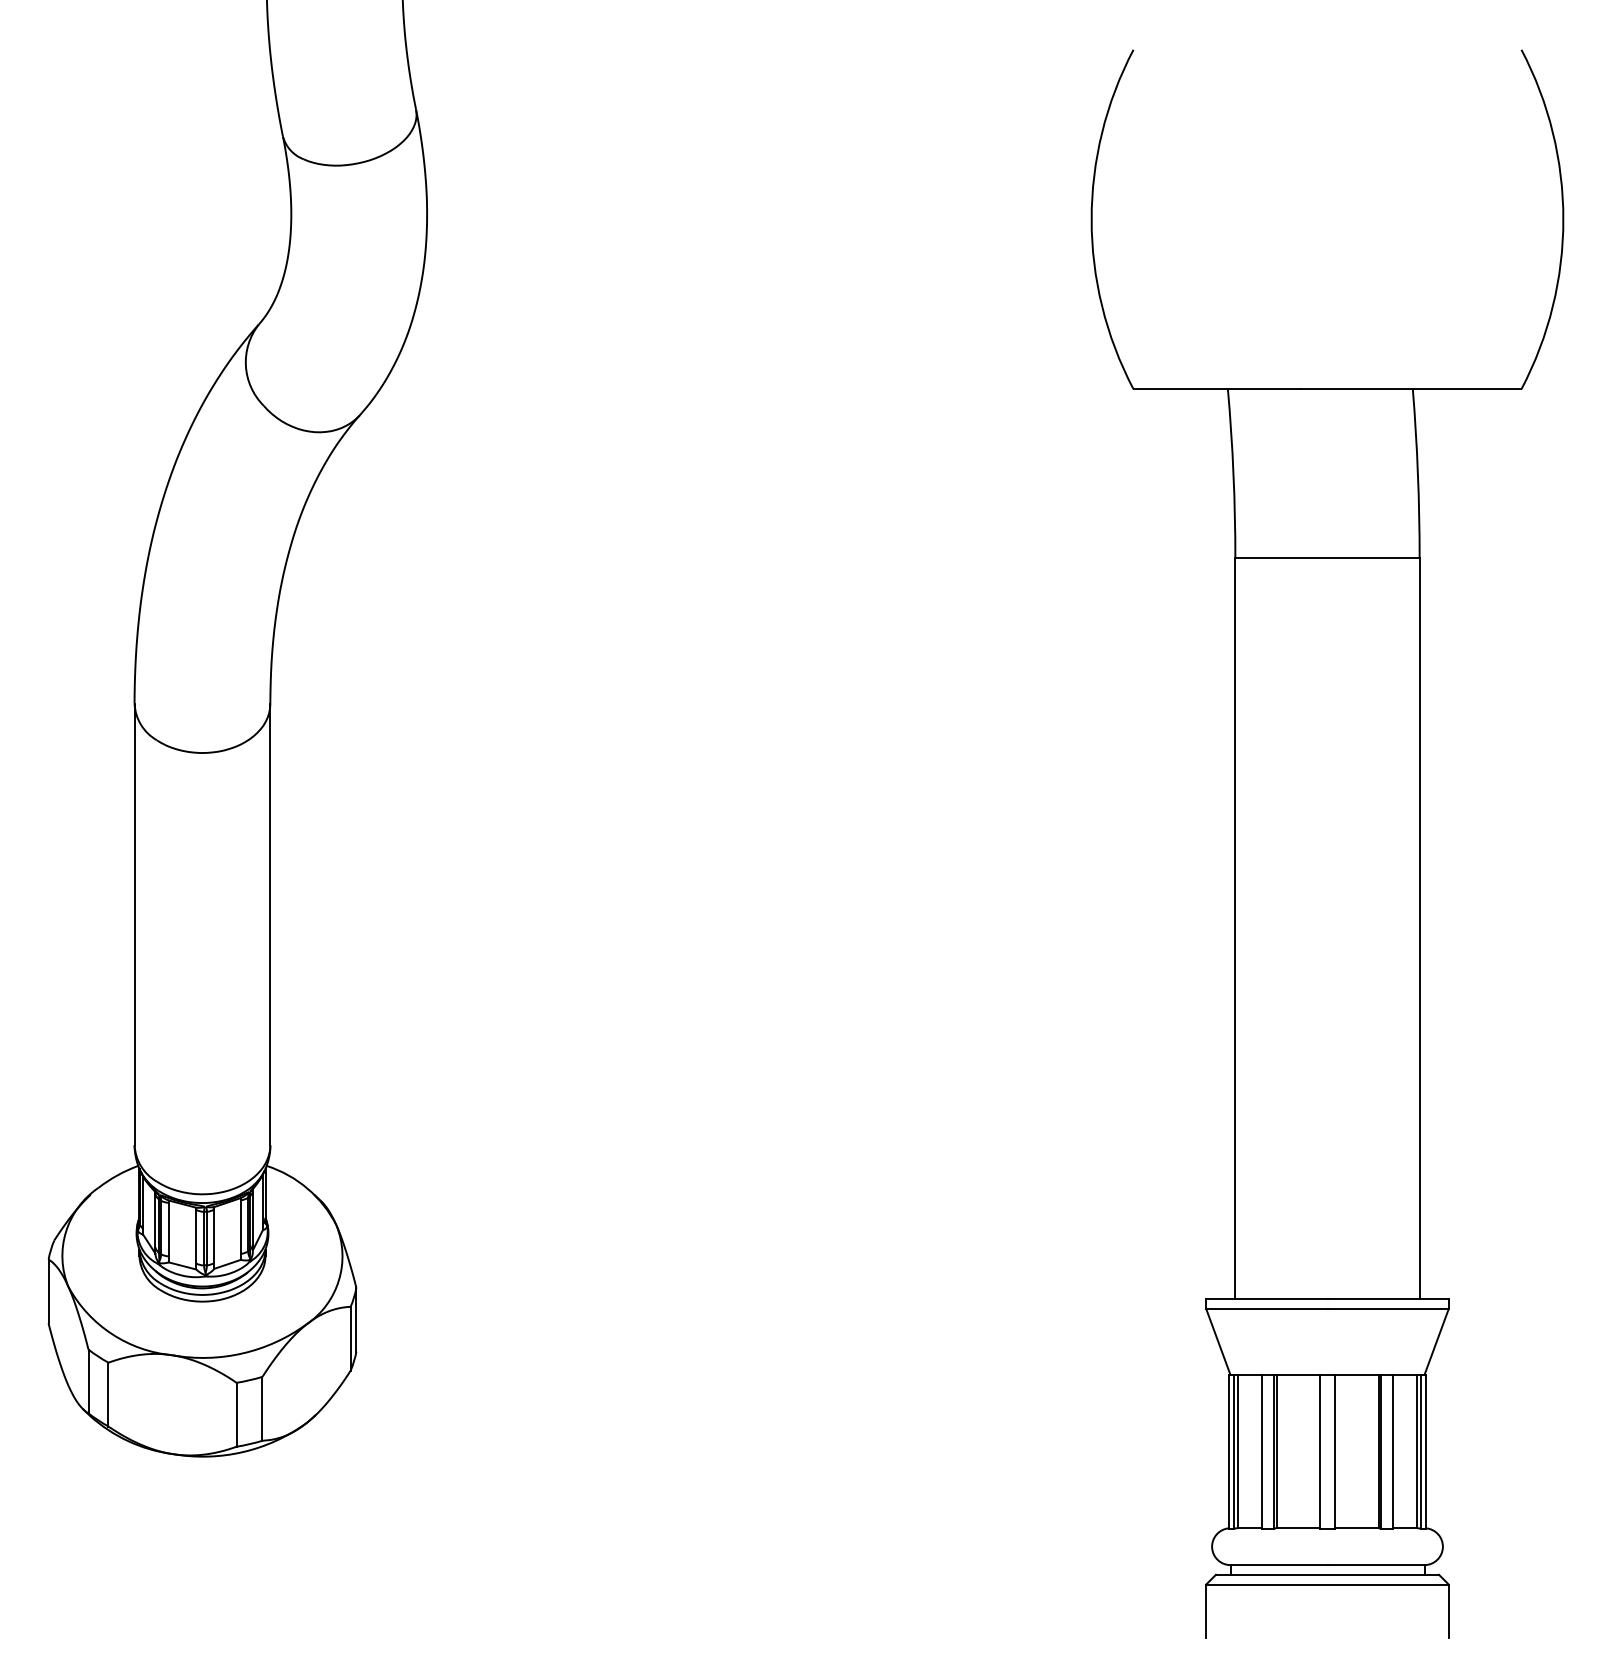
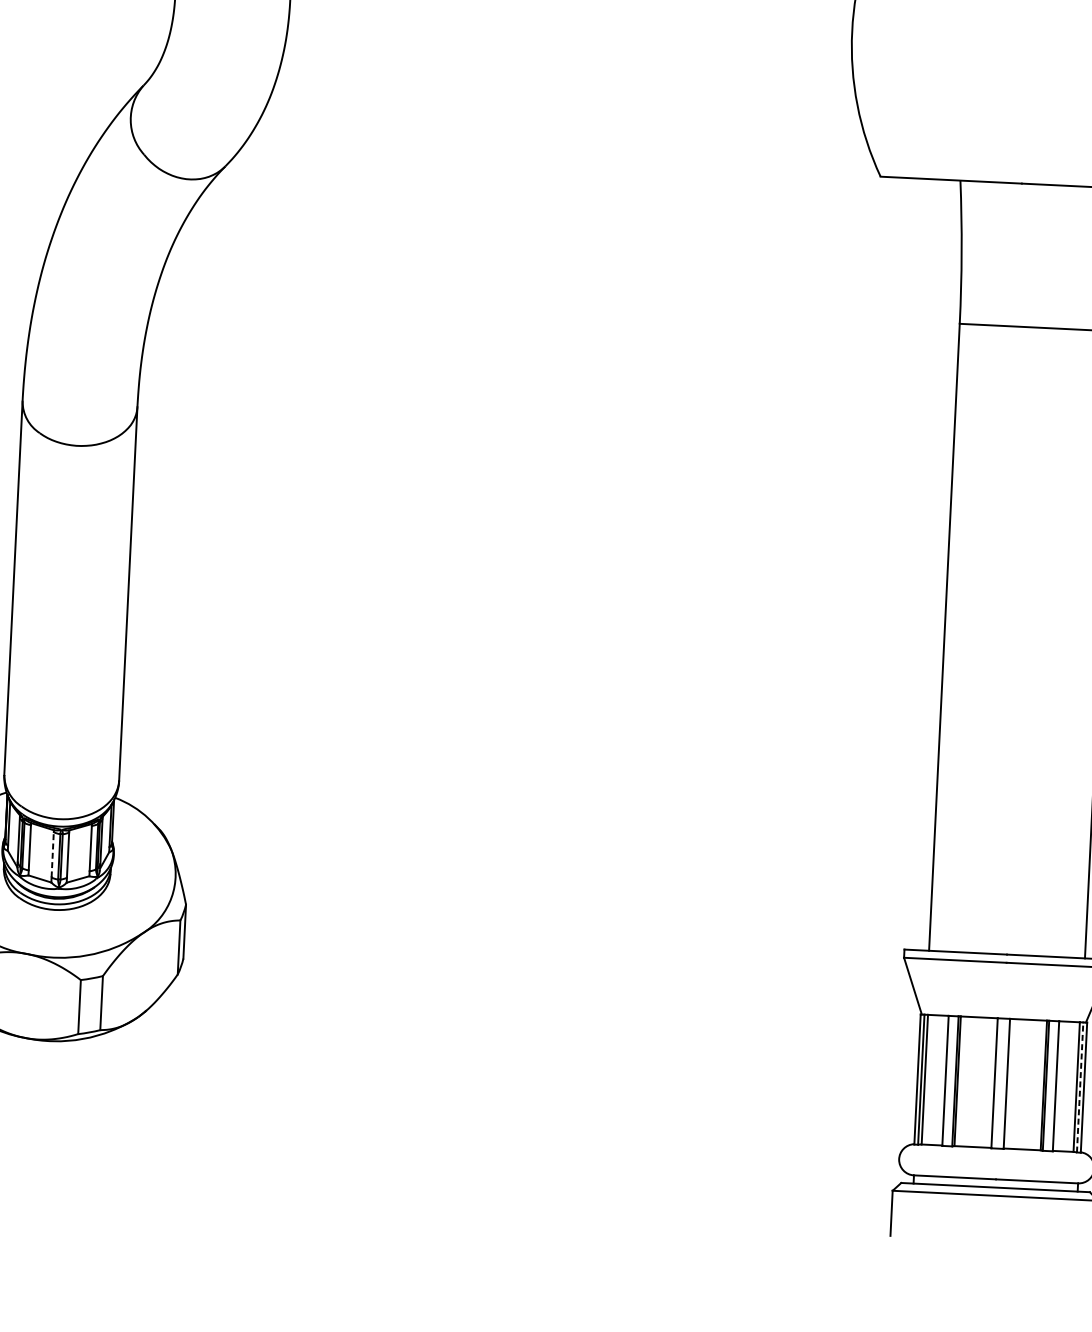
line: (196, 1236) -> (52, 854), solid -> dashed
line: (1421, 1451) -> (1080, 1087), solid -> dashed

